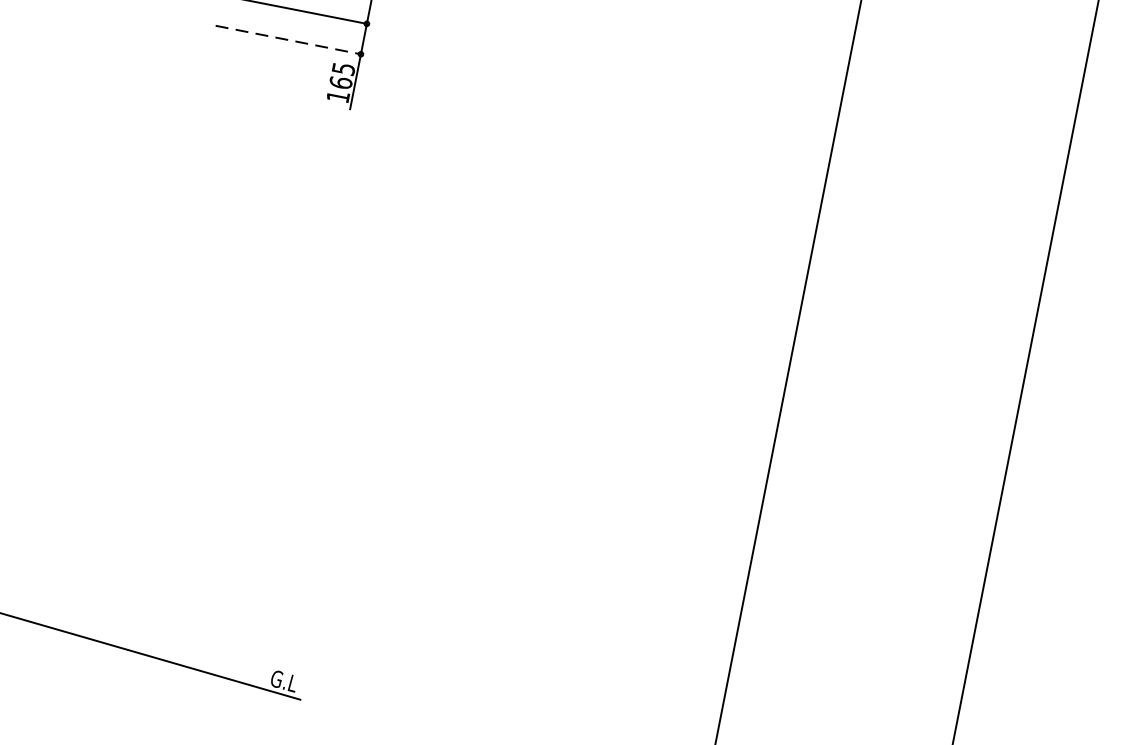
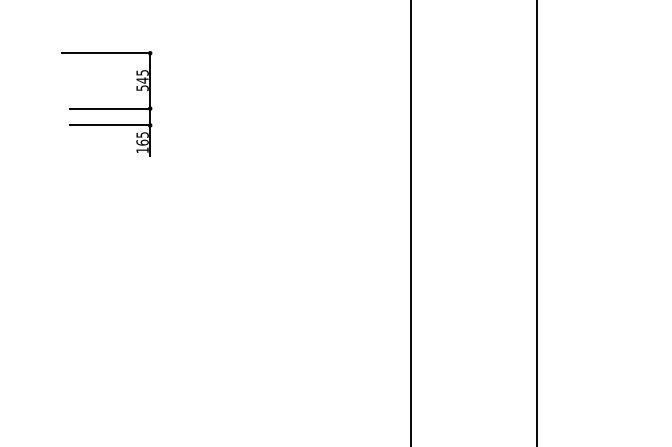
line: (288, 40) -> (110, 125), dashed -> solid

